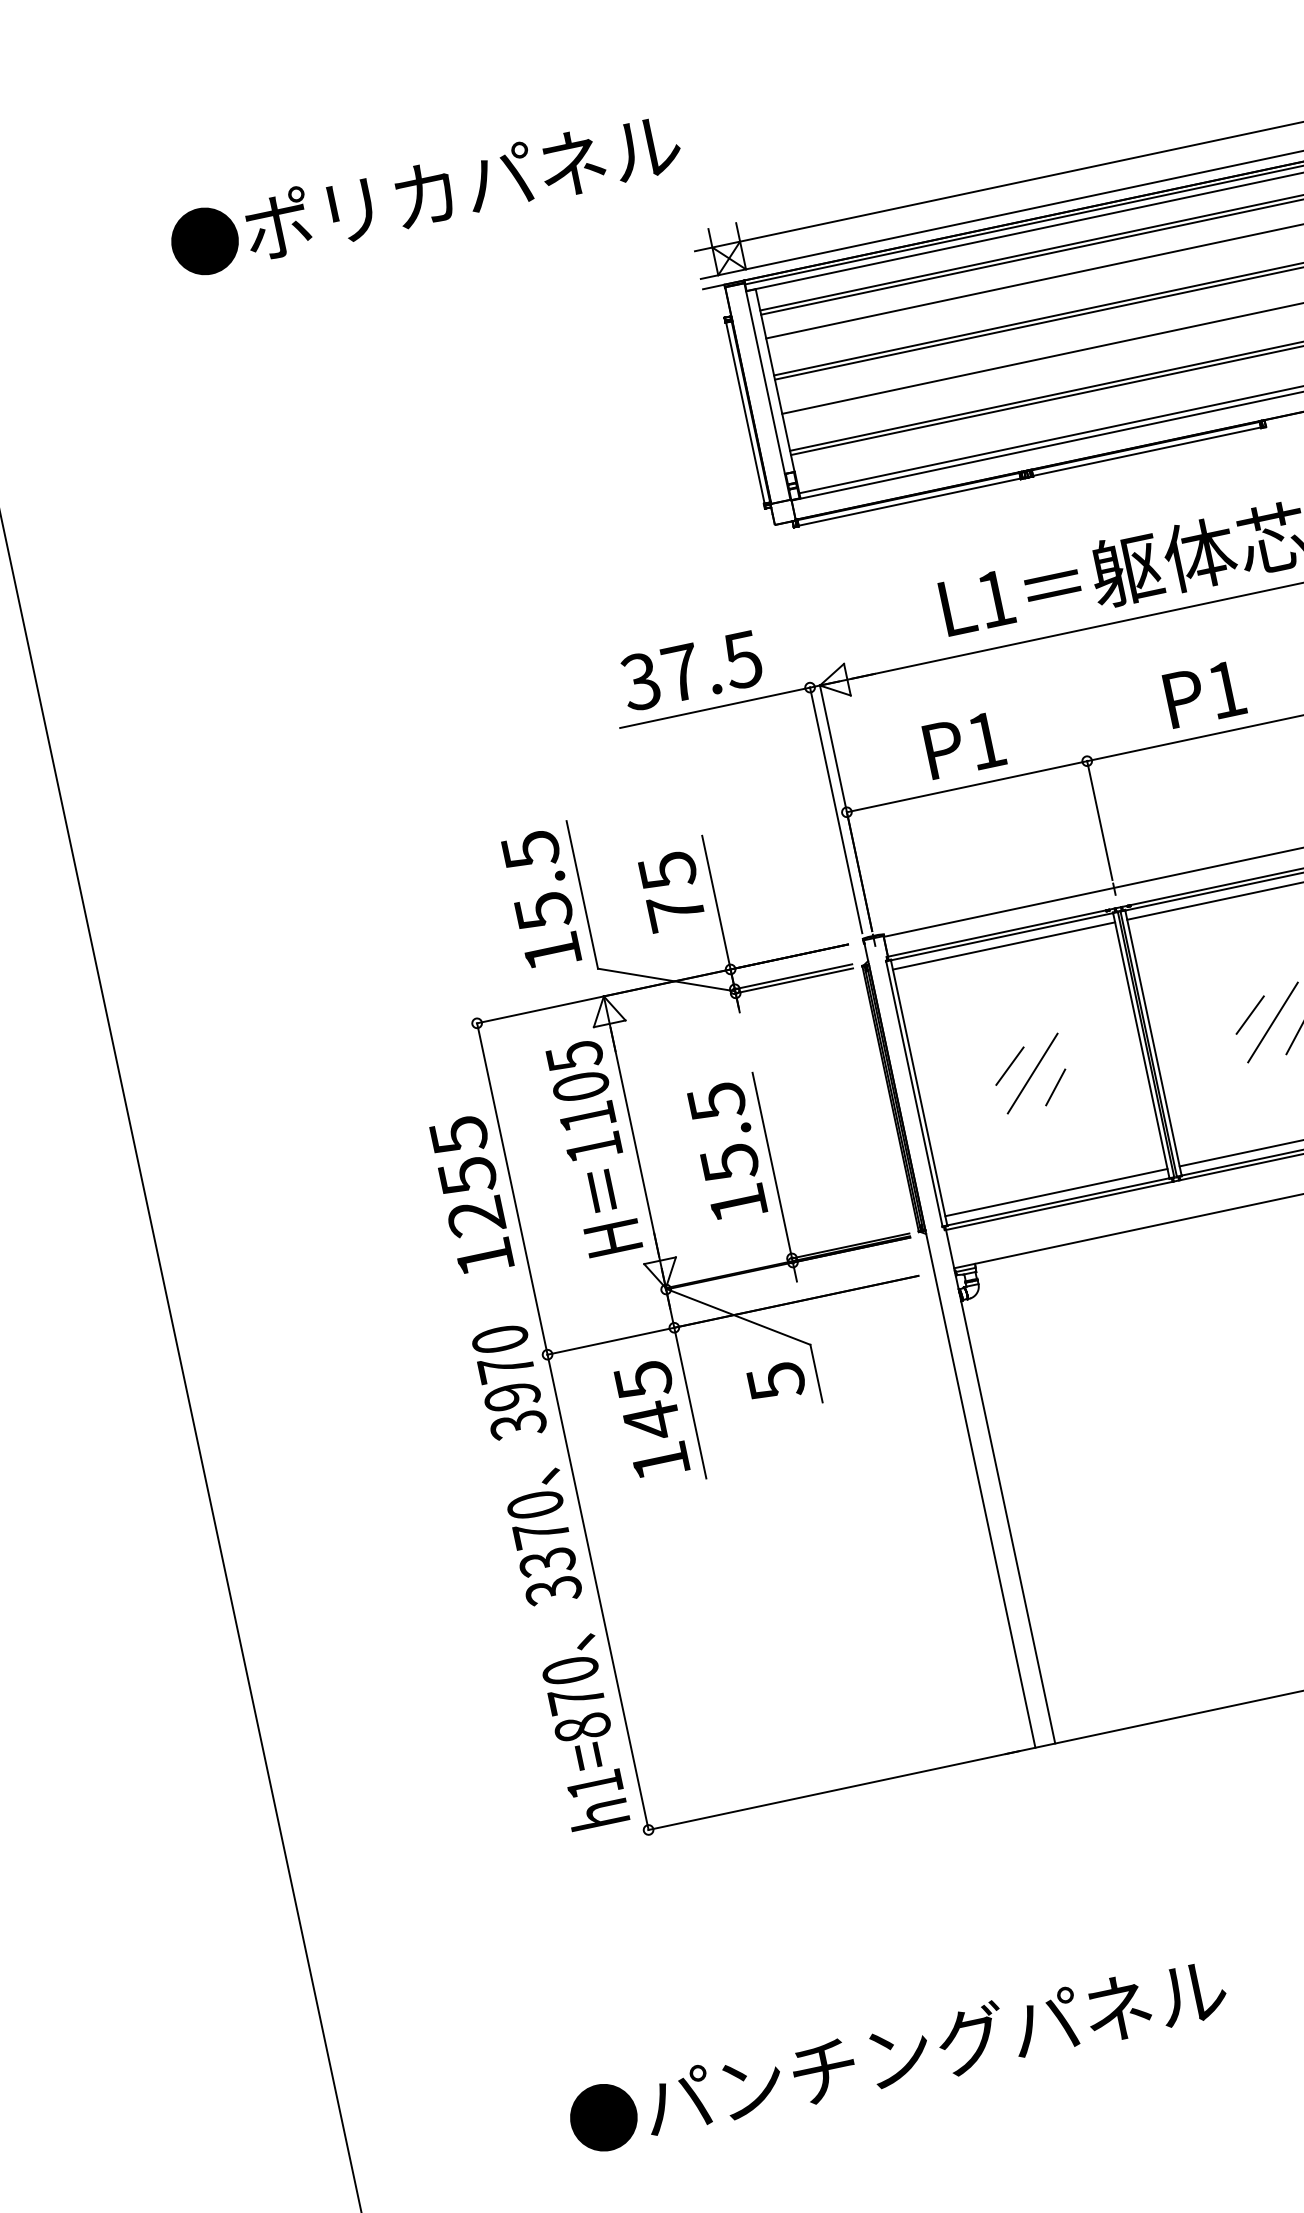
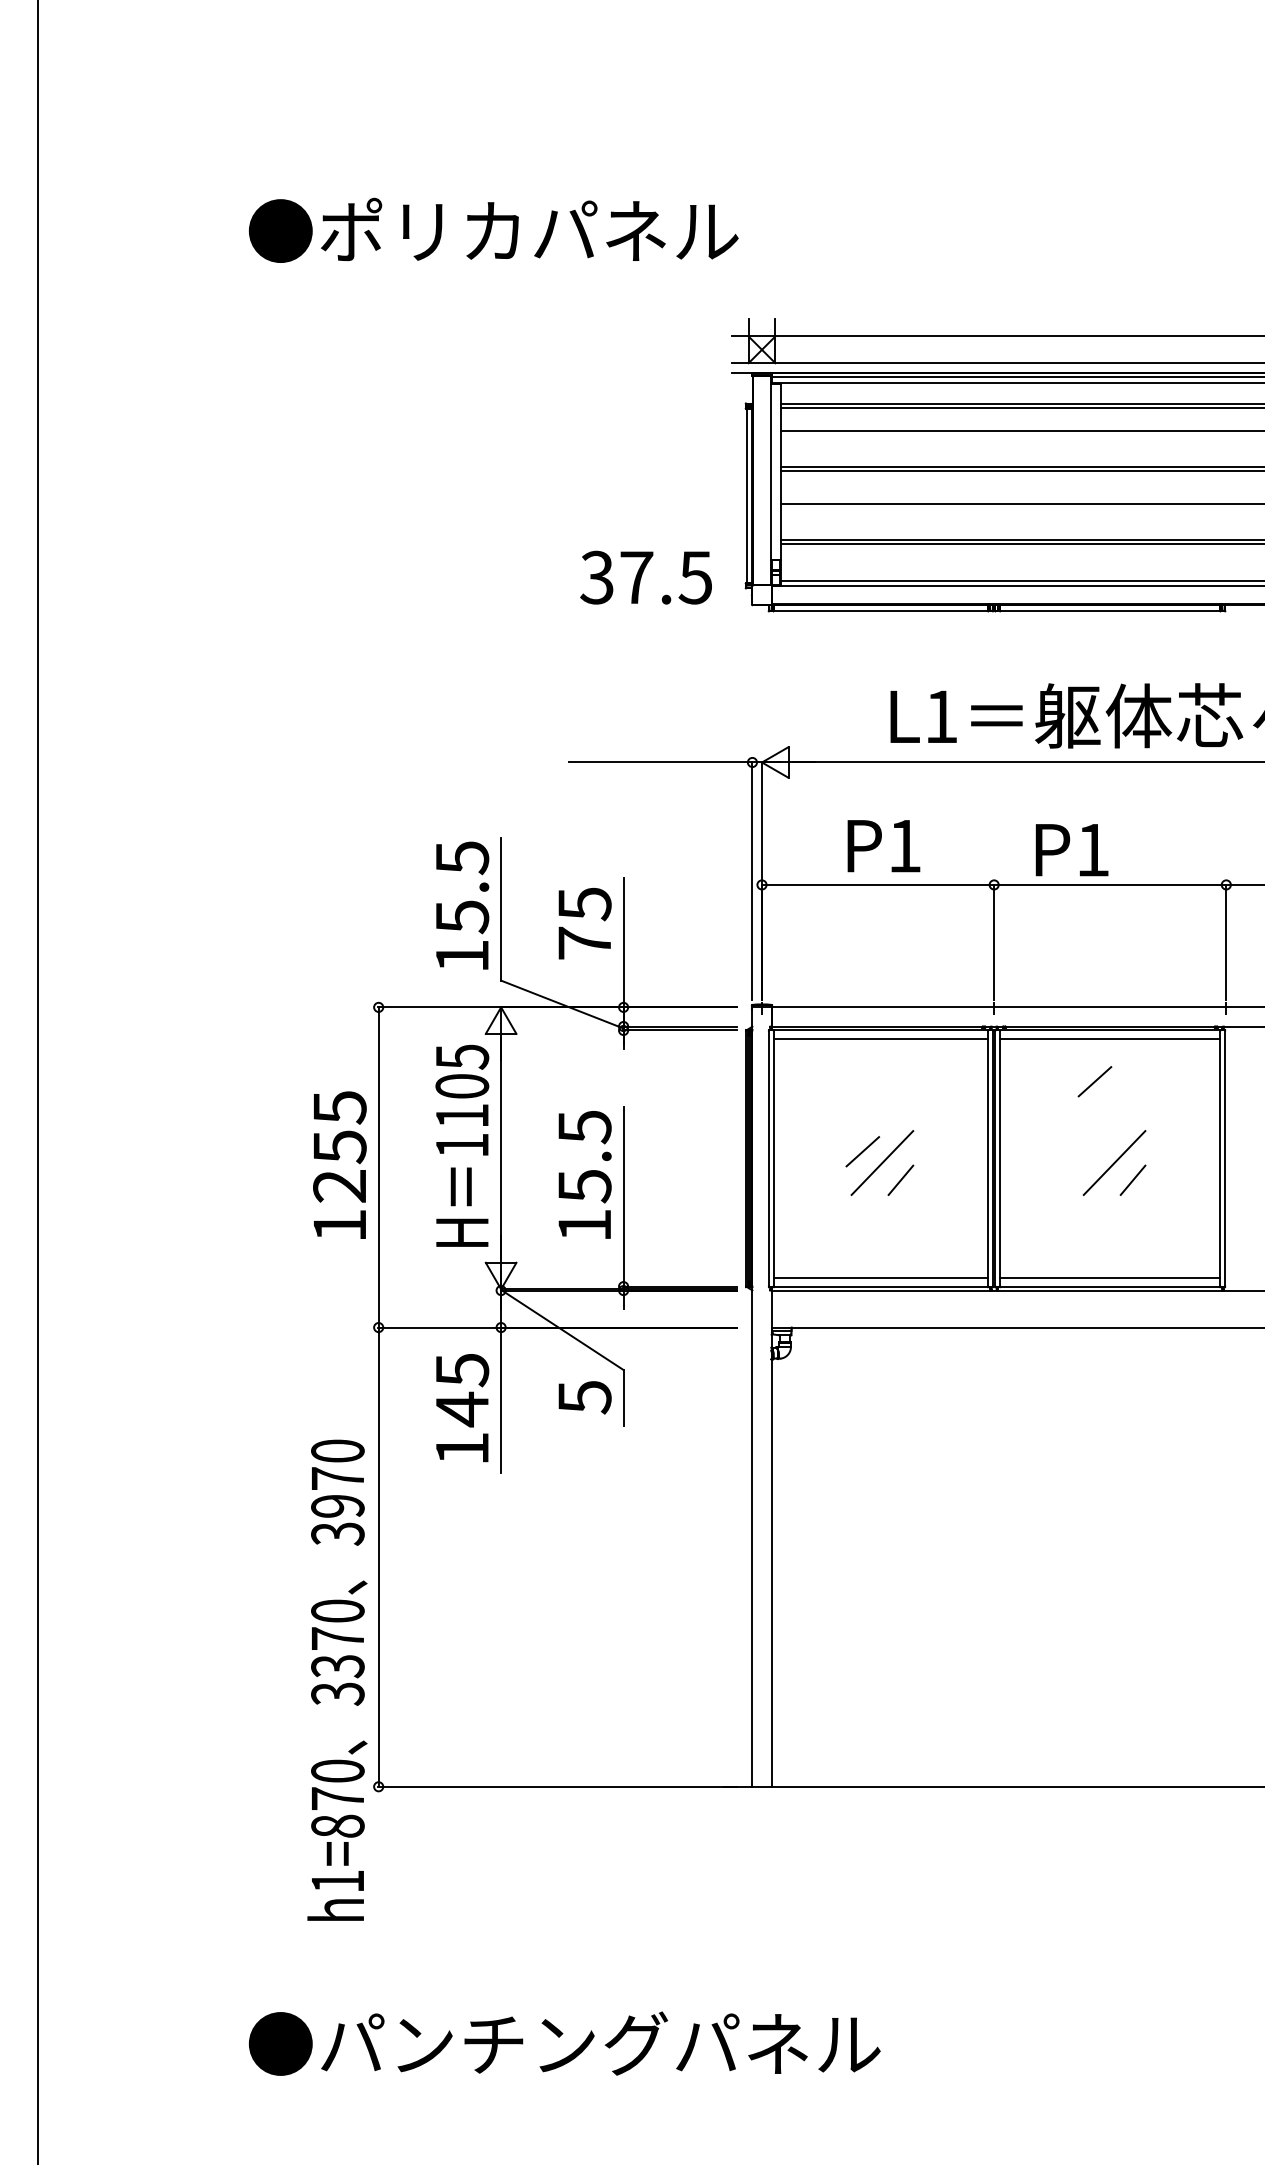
text: (690, 670) -> (645, 577), moved
text: (1204, 694) -> (1071, 850), moved
line: (1249, 1015) -> (1094, 1081), moved
text: (550, 1575) -> (337, 1679), moved

